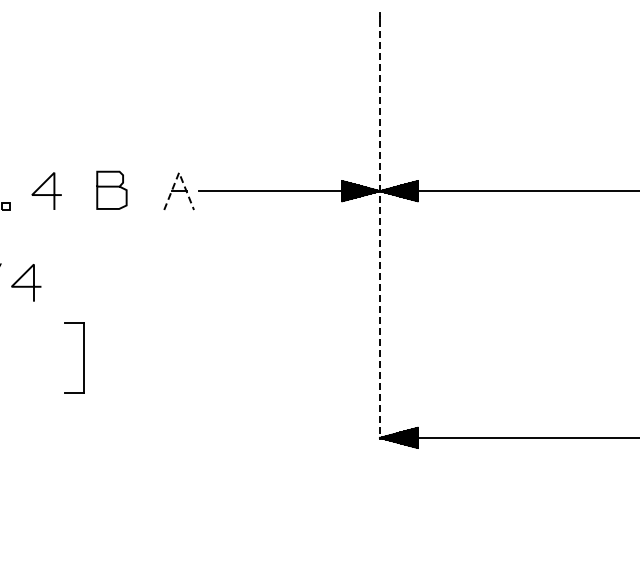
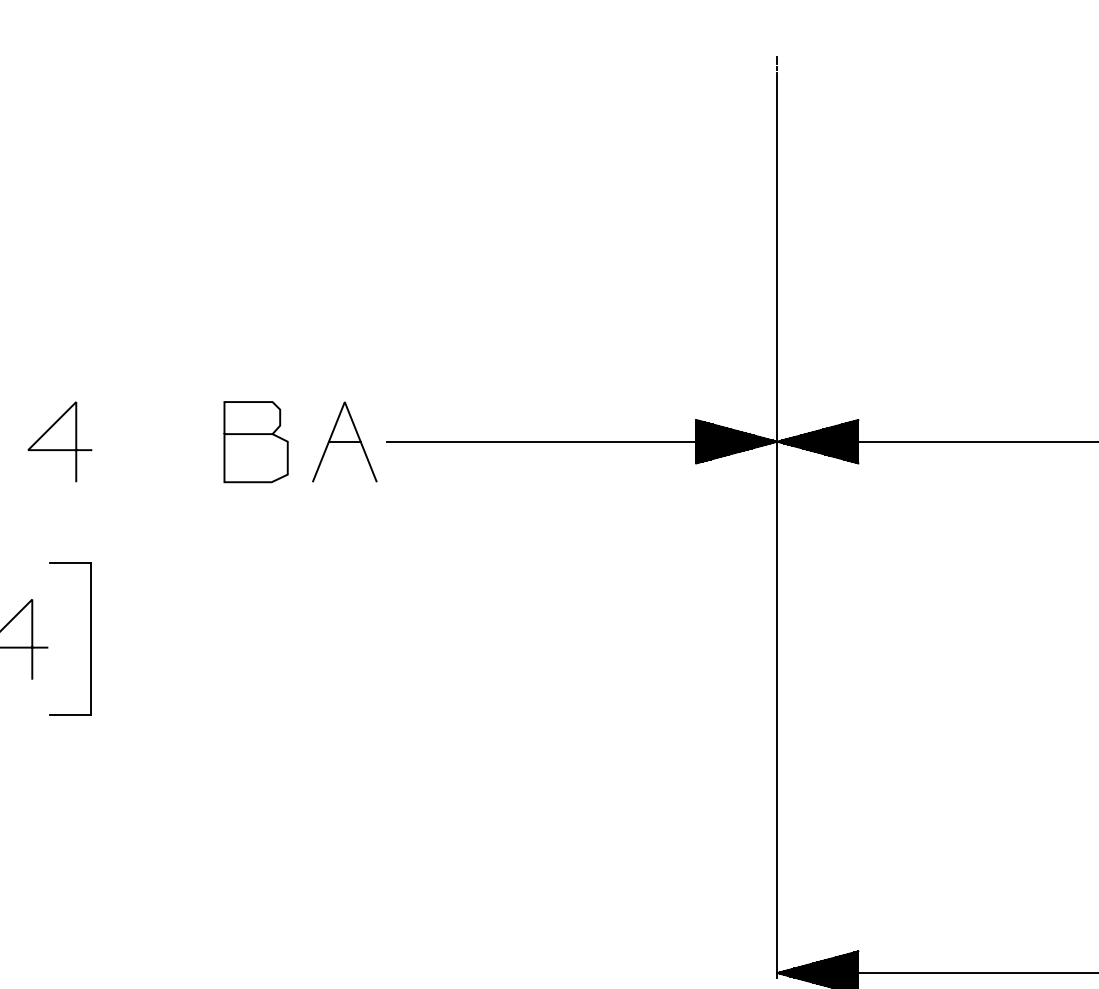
line: (179, 172) -> (345, 401), dashed -> solid
curve: (111, 187) -> (255, 435), moved
line: (380, 230) -> (778, 526), dashed -> solid
part: (83, 357) -> (89, 638), moved

